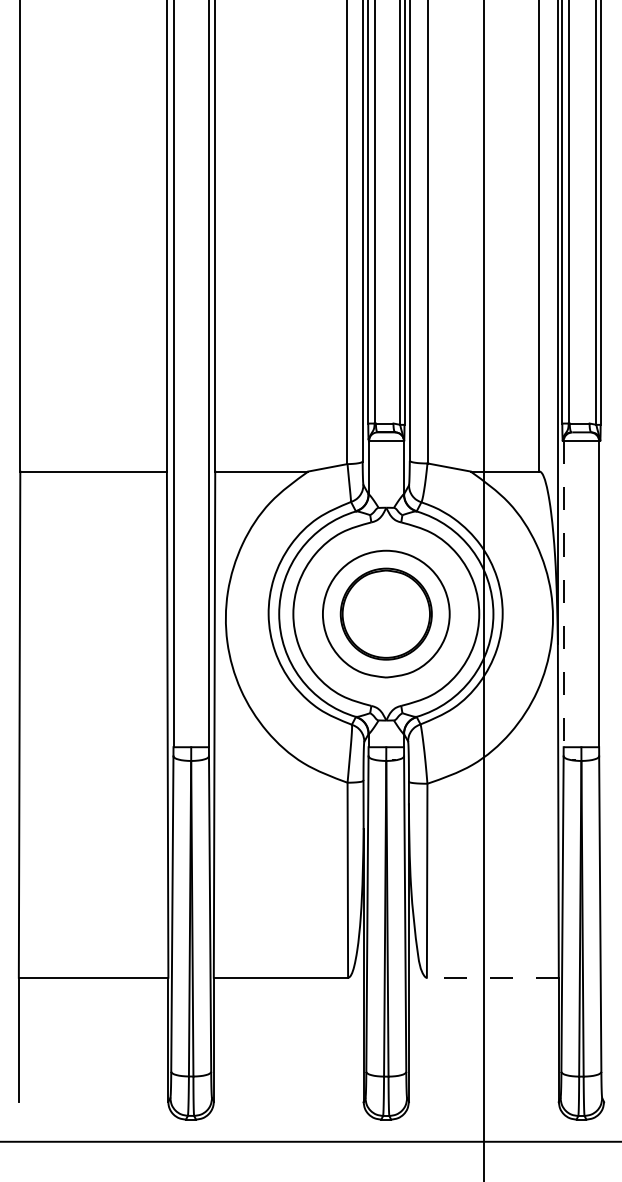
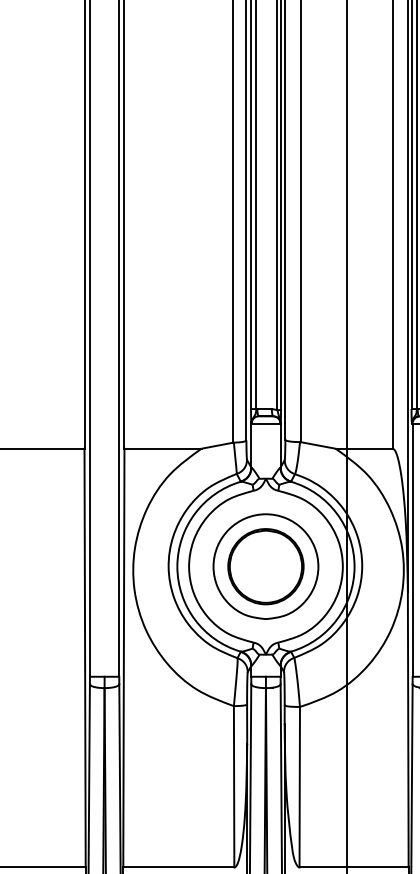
line: (563, 594) -> (412, 550), dashed -> solid
line: (492, 977) -> (353, 867), dashed -> solid

